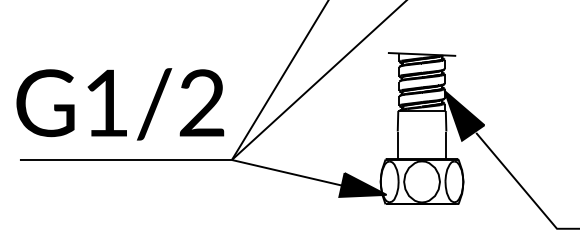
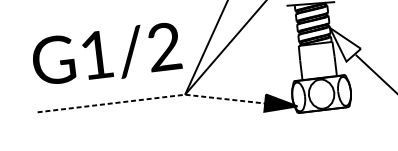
text: (120, 104) -> (106, 54), moved
fill: (464, 115) -> (346, 43), removed
line: (195, 159) -> (159, 97), solid -> dashed

